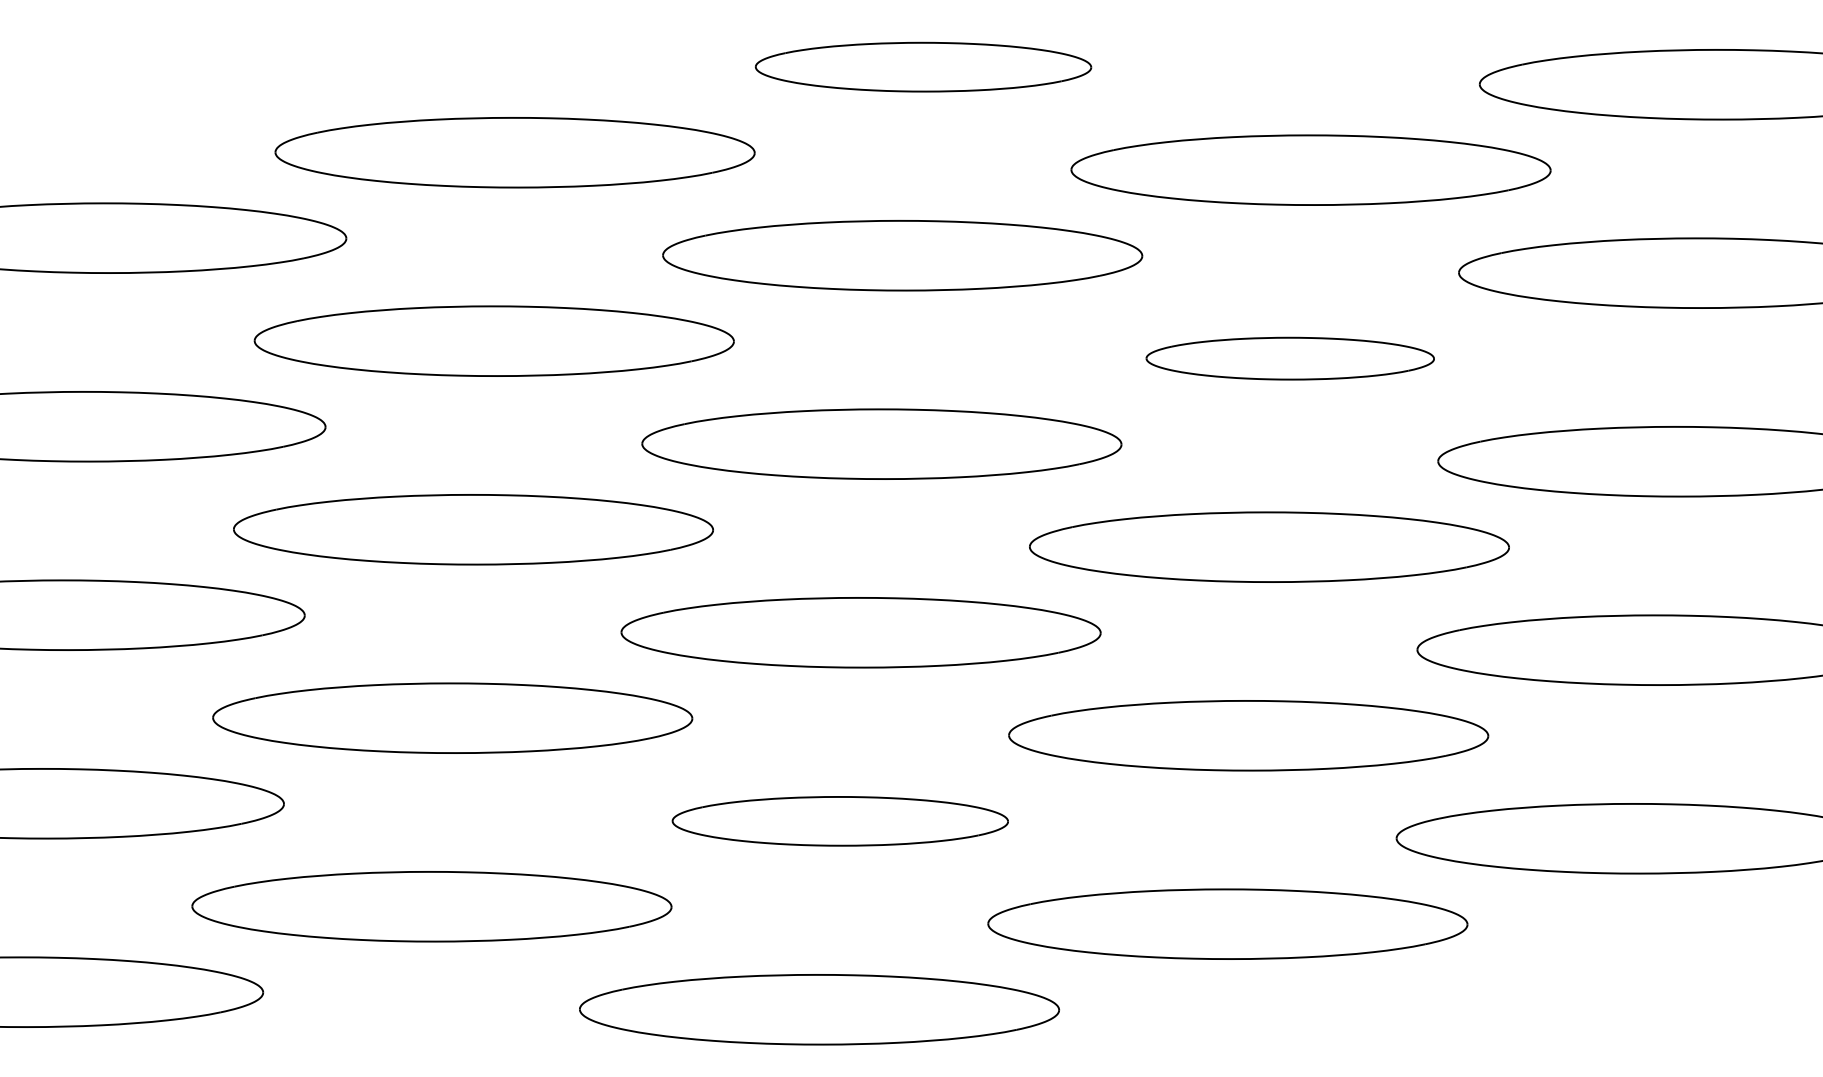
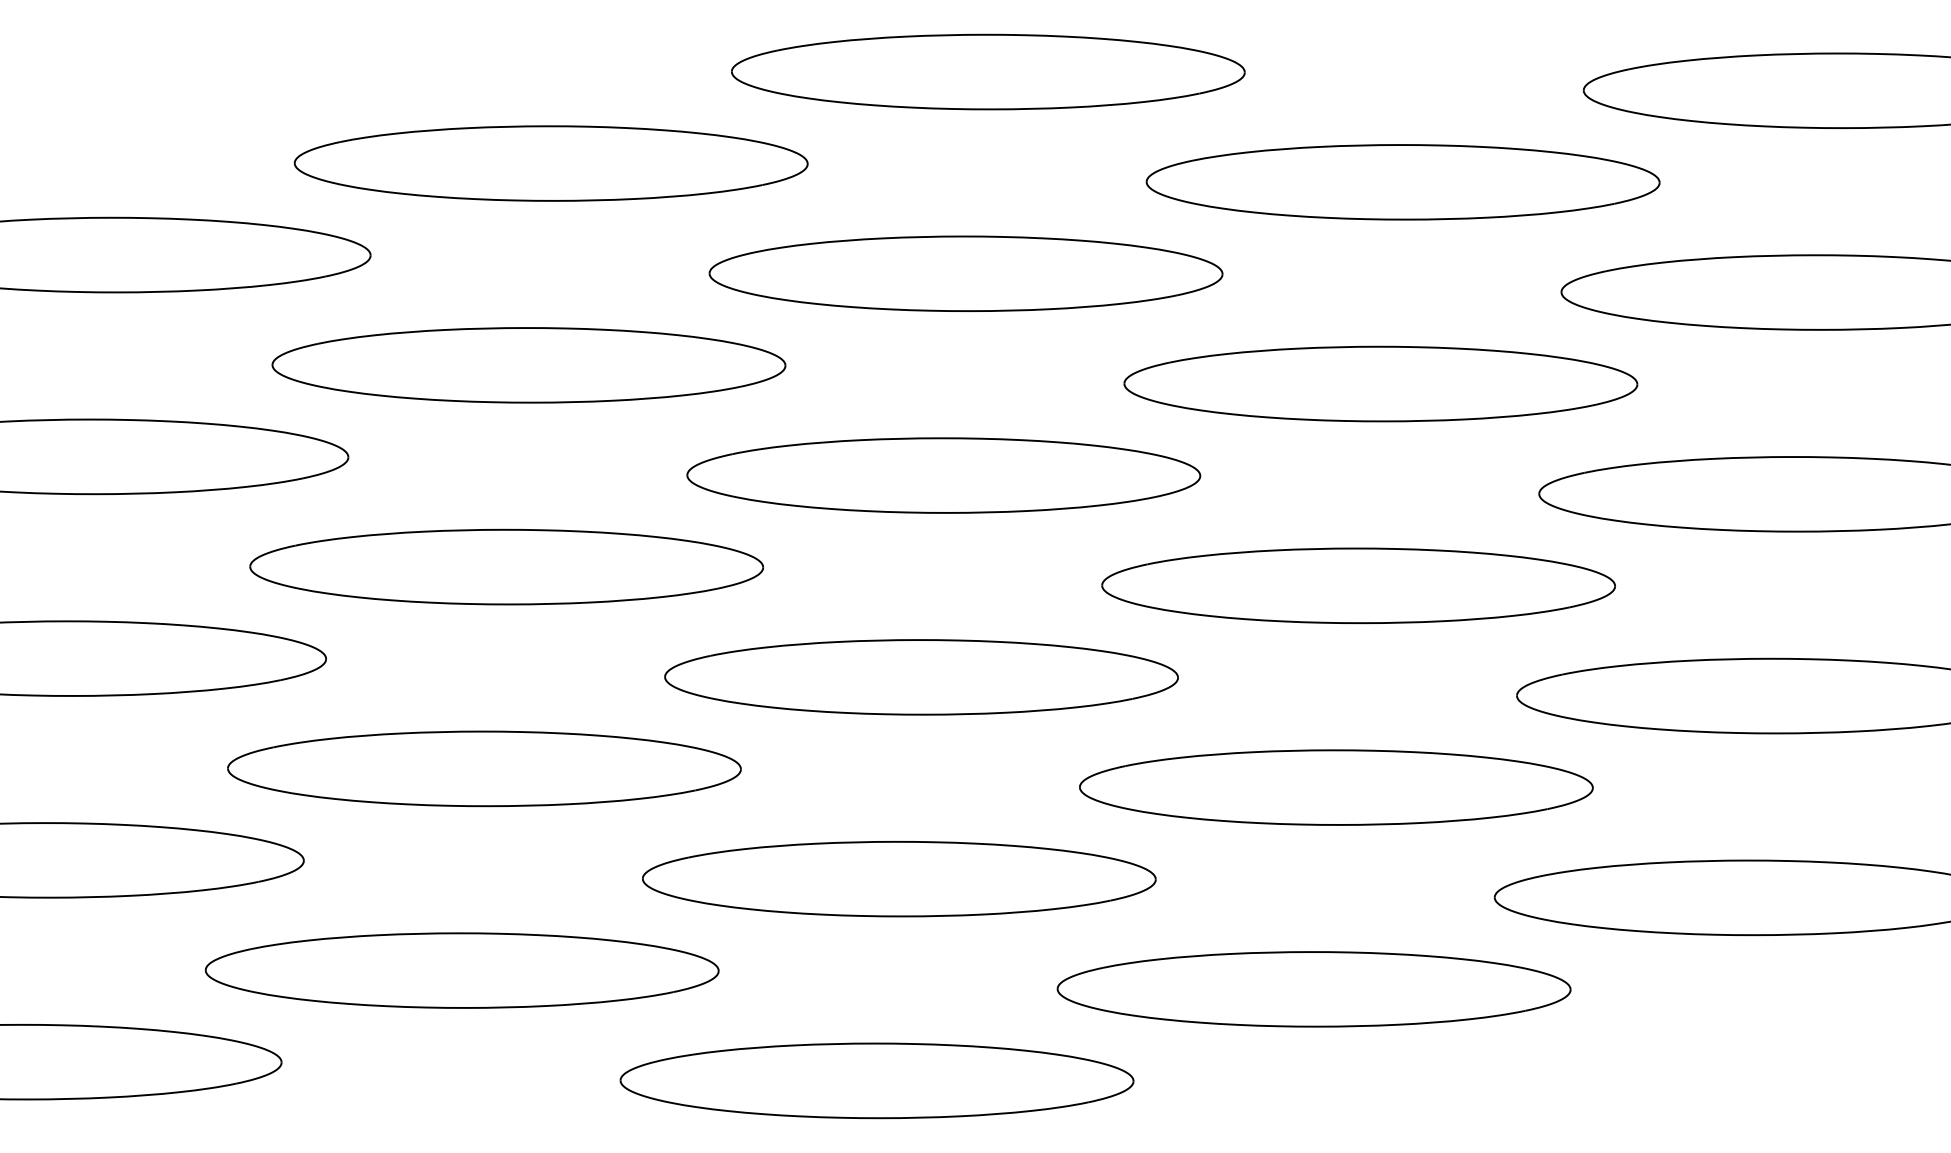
part: (923, 66) -> (988, 71), size x1.43
part: (1289, 358) -> (1380, 383), size x1.67
part: (840, 821) -> (899, 879), size x1.43

